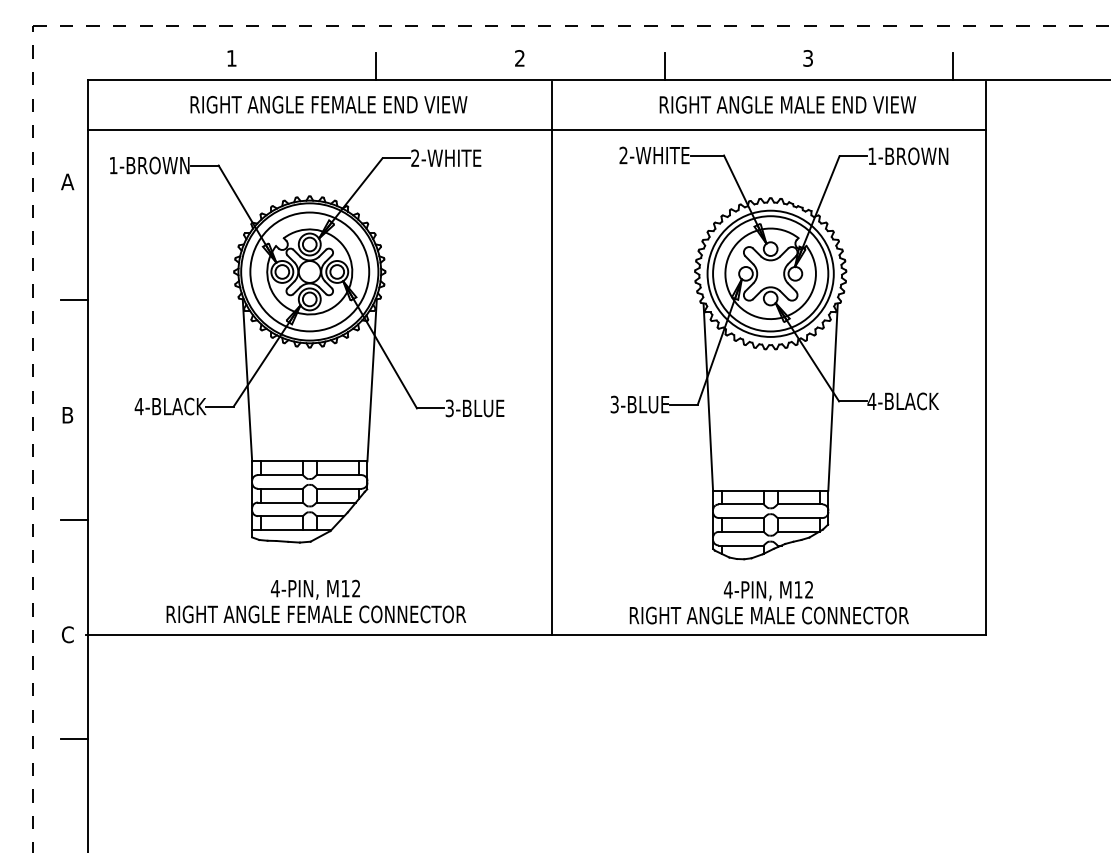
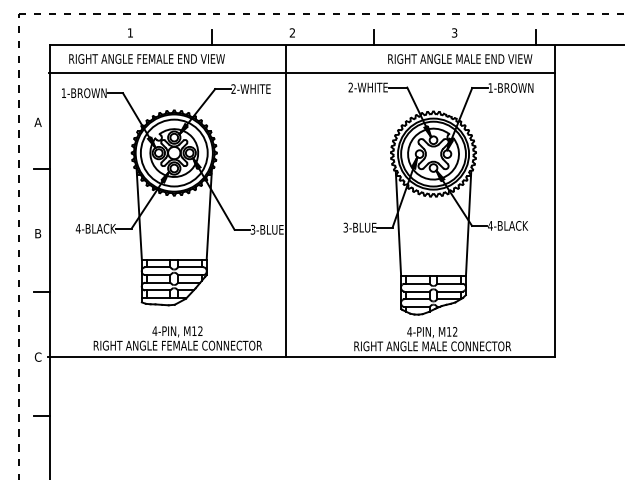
text: (327, 103) -> (146, 58), moved
text: (788, 103) -> (460, 58), moved
text: (66, 180) -> (37, 121), moved
line: (551, 358) -> (285, 201), moved

